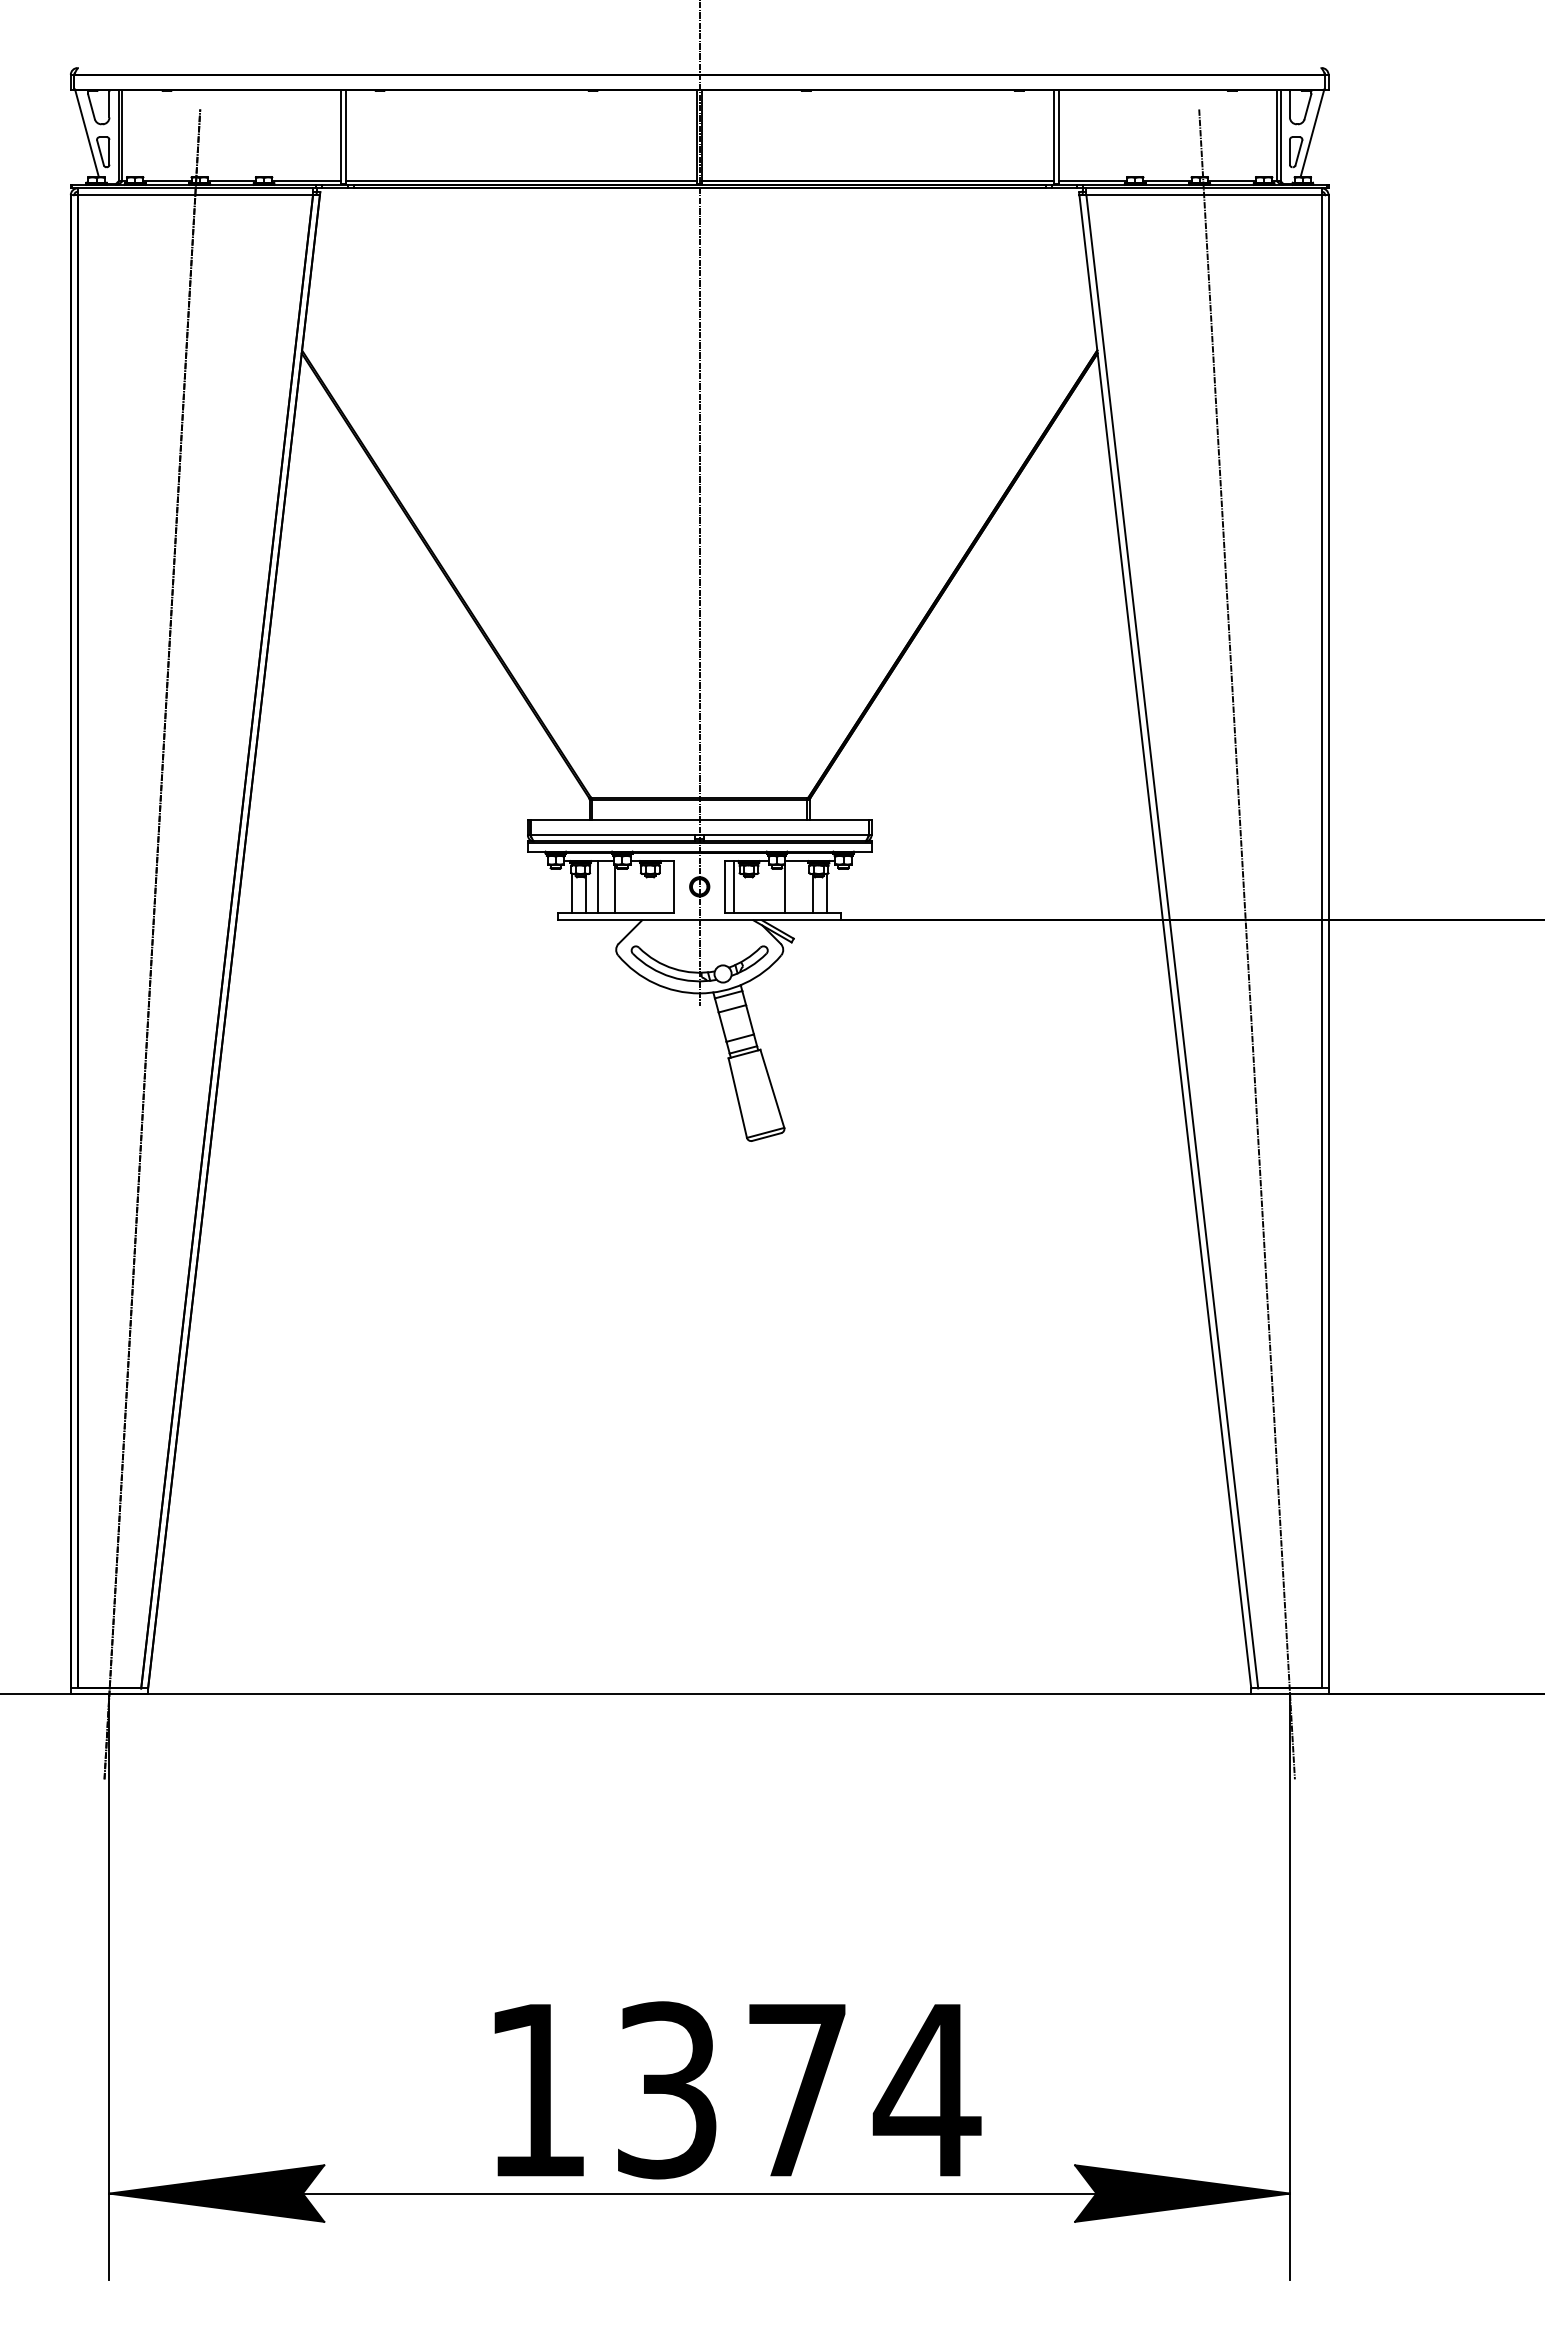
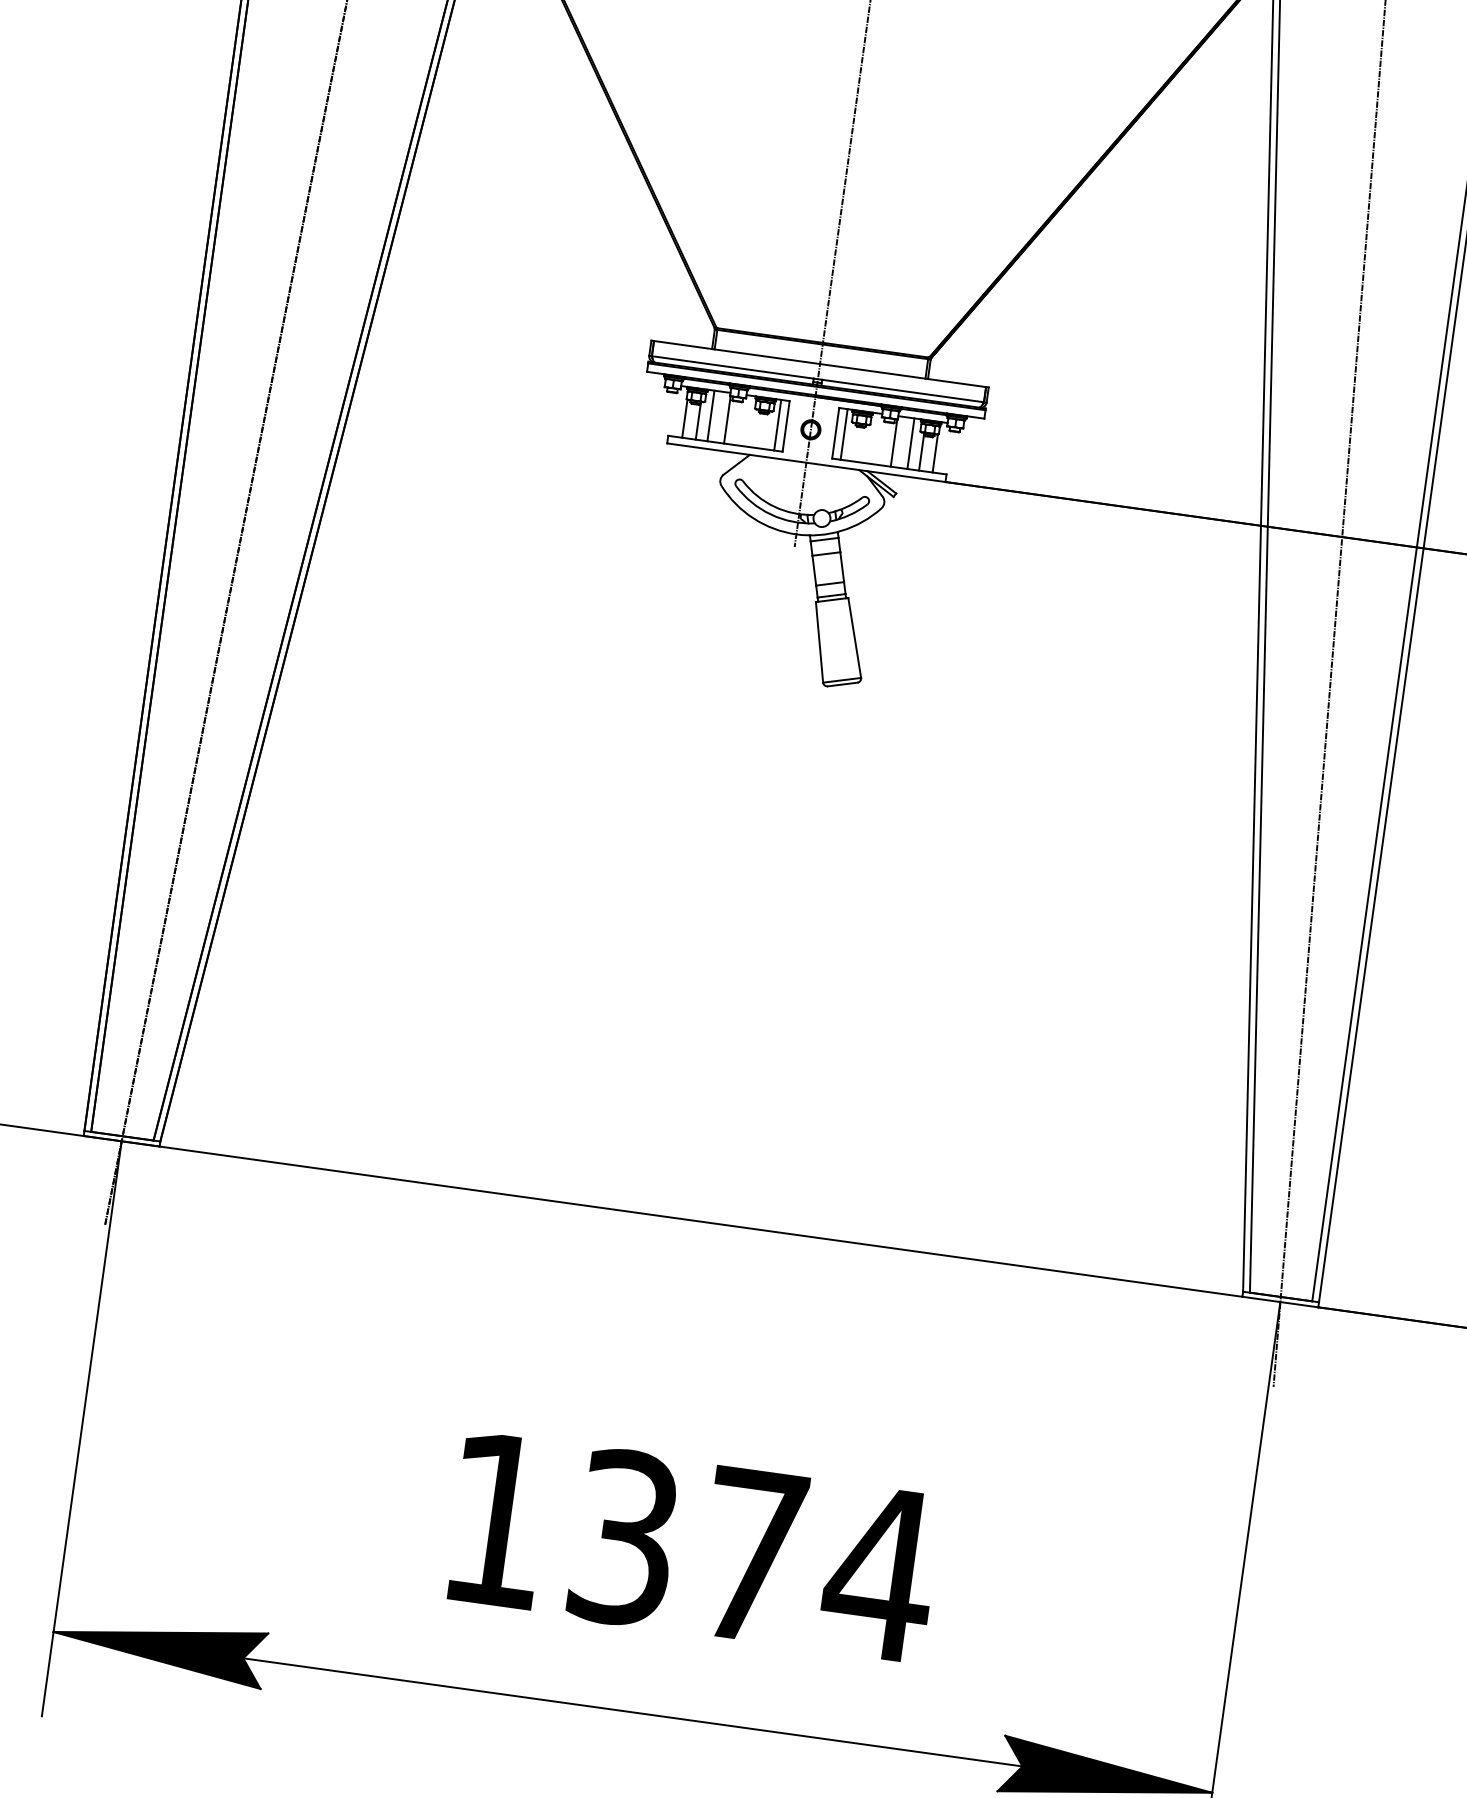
line: (665, 886) -> (777, 424), added
line: (801, 886) -> (910, 443), added
text: (737, 2090) -> (693, 1547), moved

